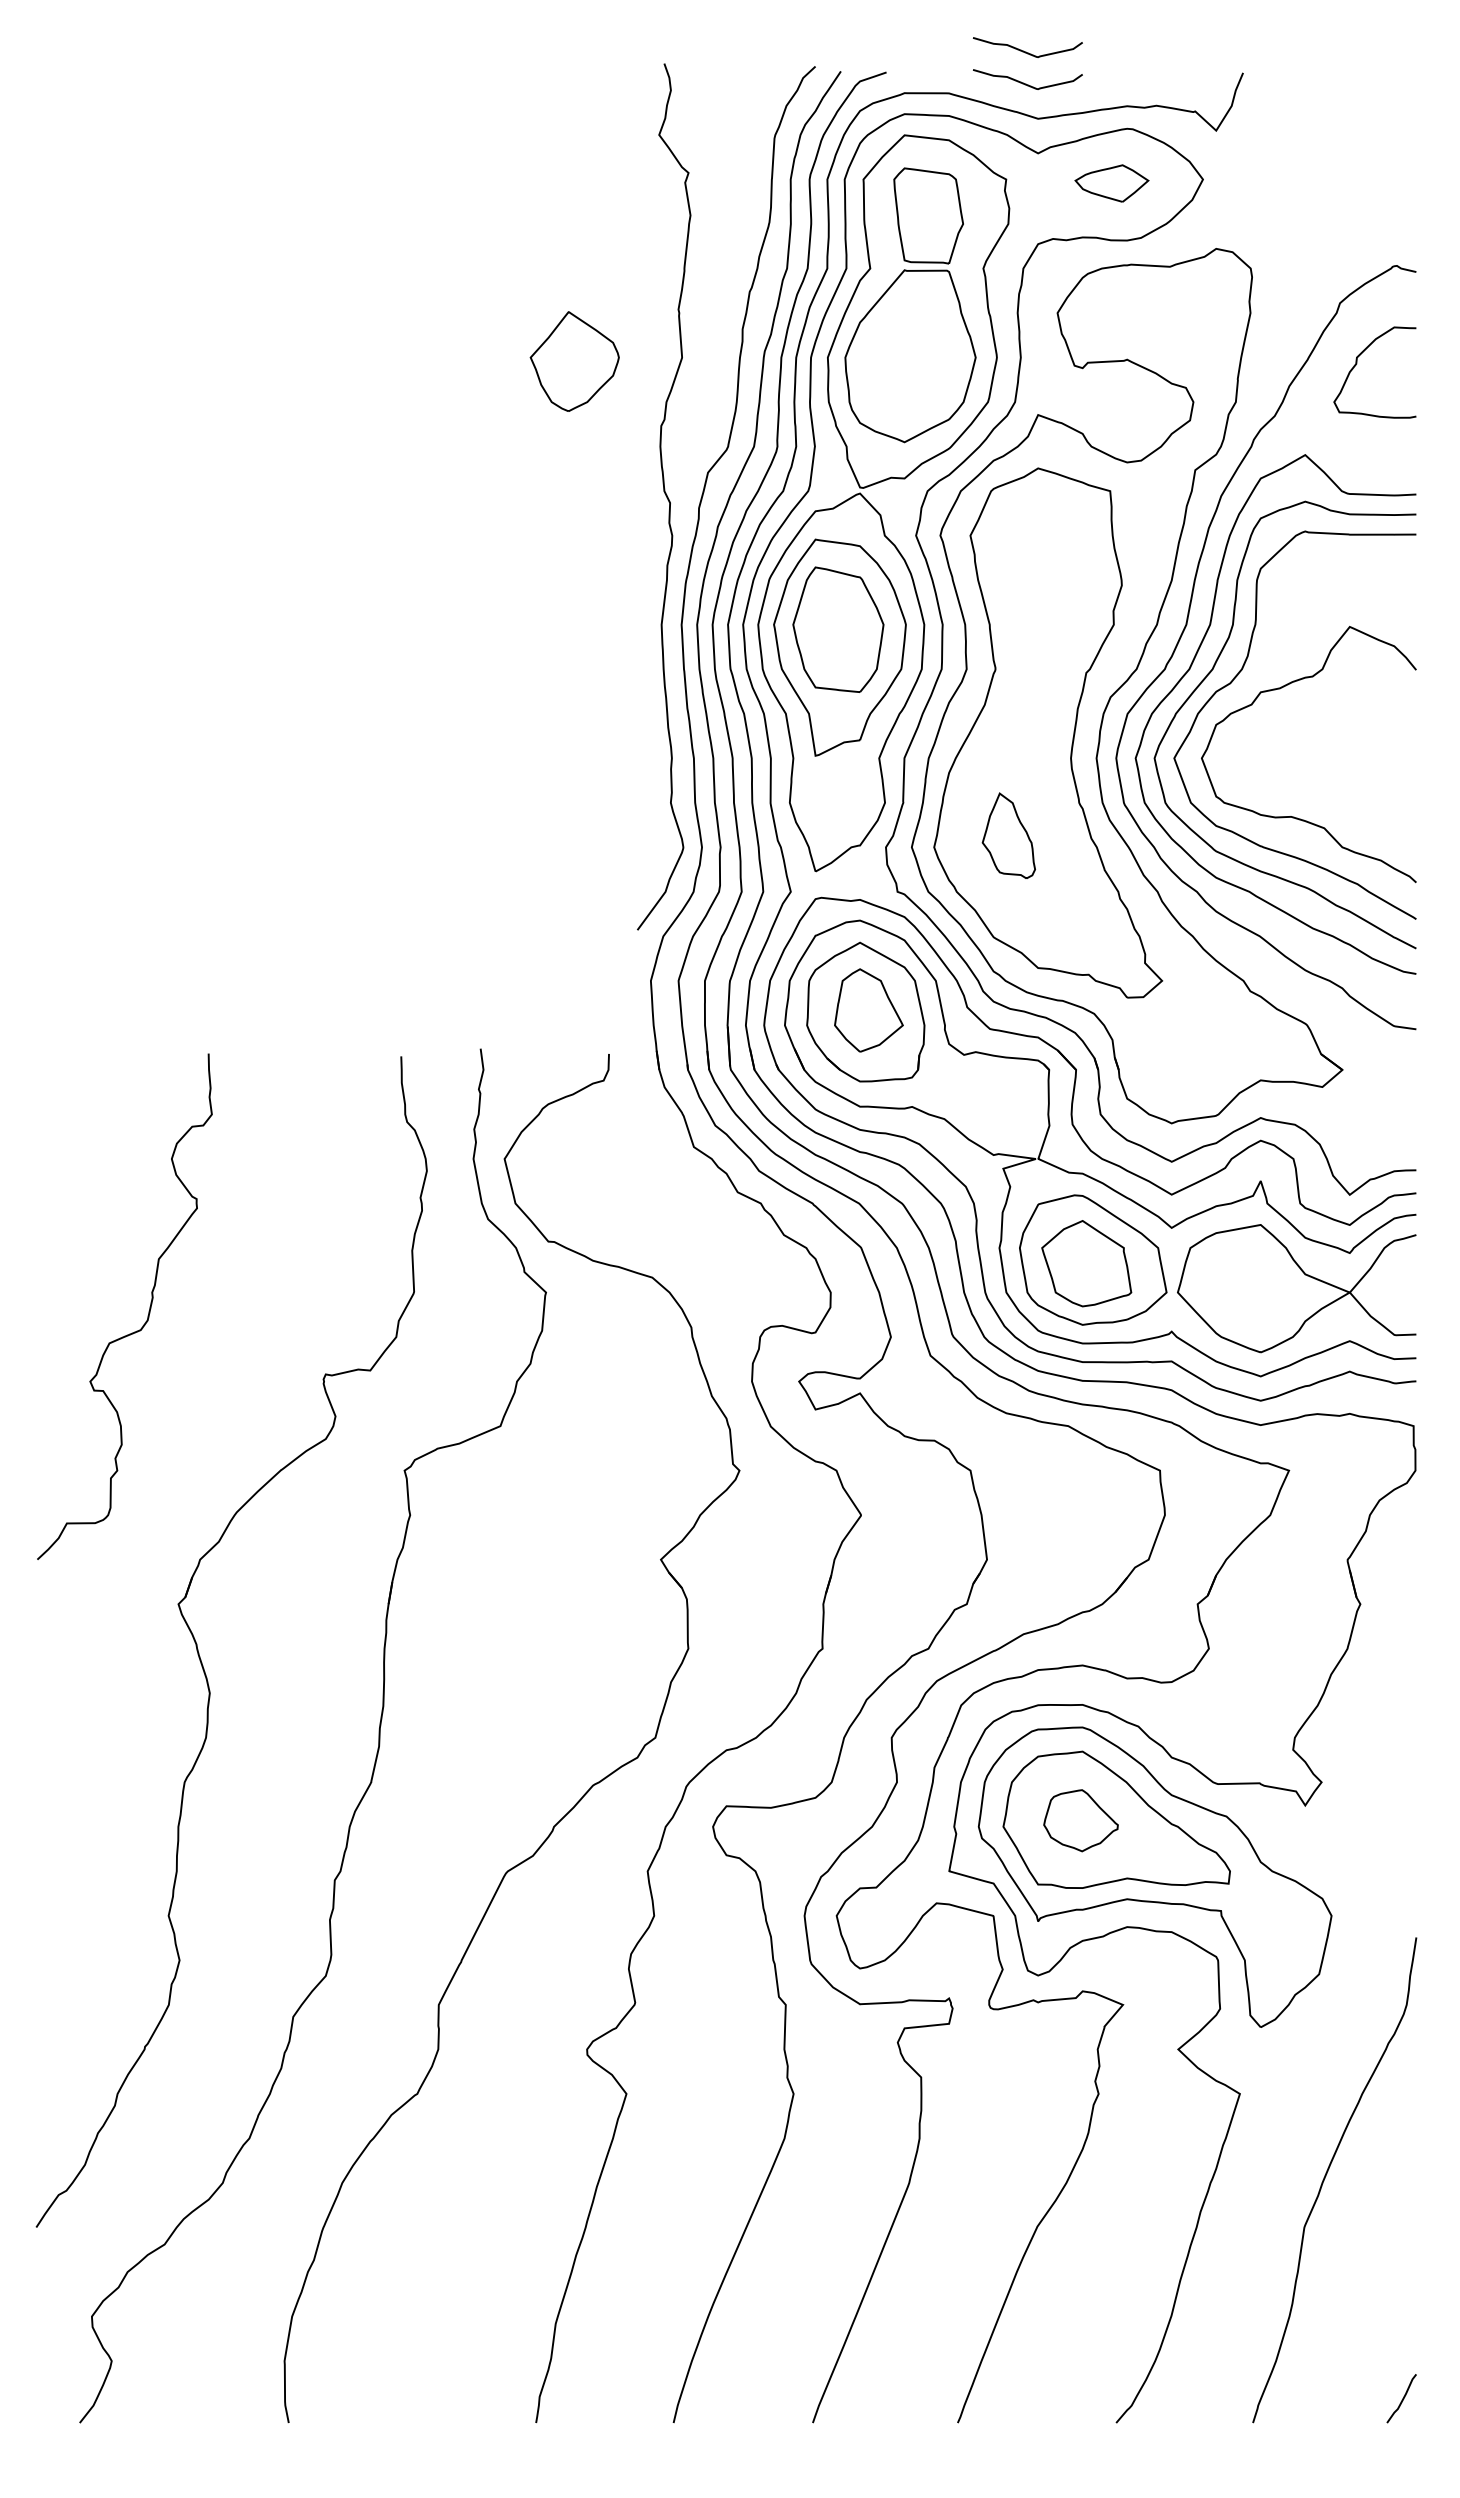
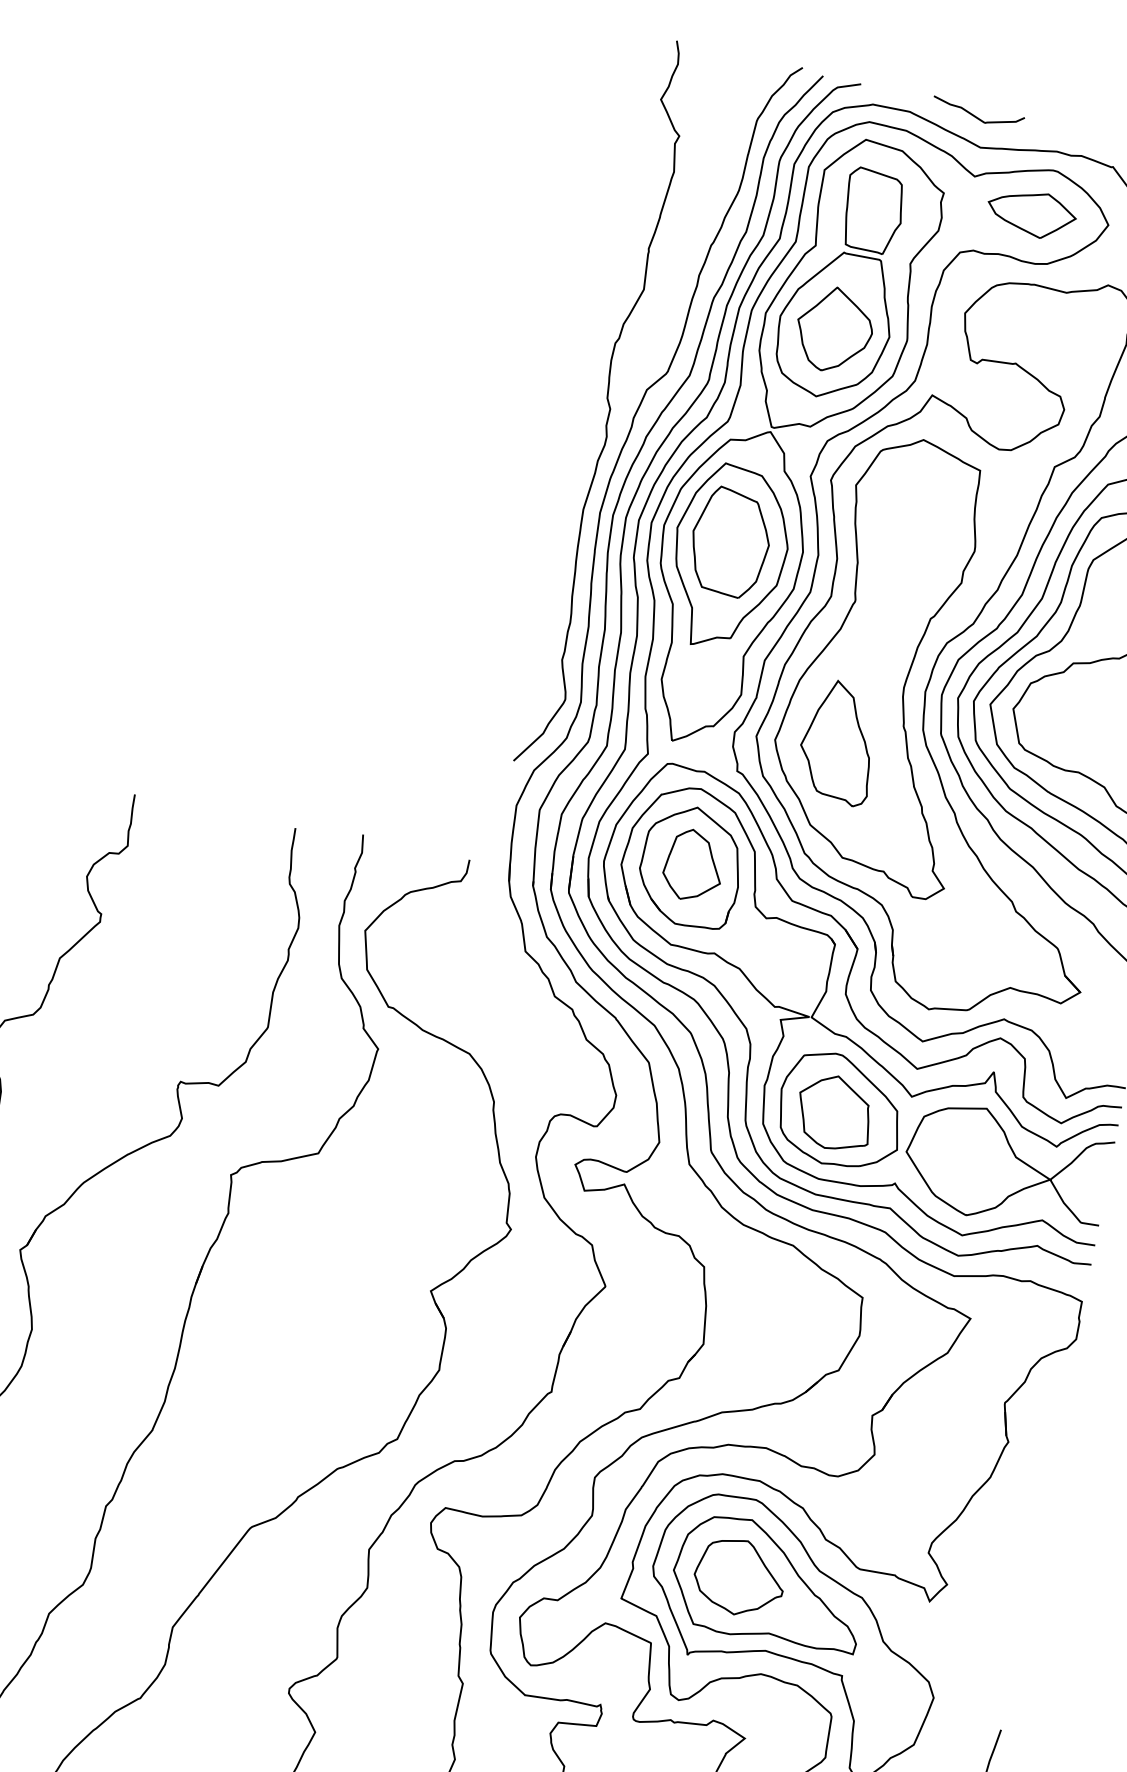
curve: (1026, 51) -> (981, 89), removed
part: (1111, 183) -> (1031, 213), size x1.43
part: (574, 361) -> (834, 329), moved
part: (1008, 835) -> (839, 742), size x1.67
part: (1080, 1820) -> (739, 1577), size x1.43

